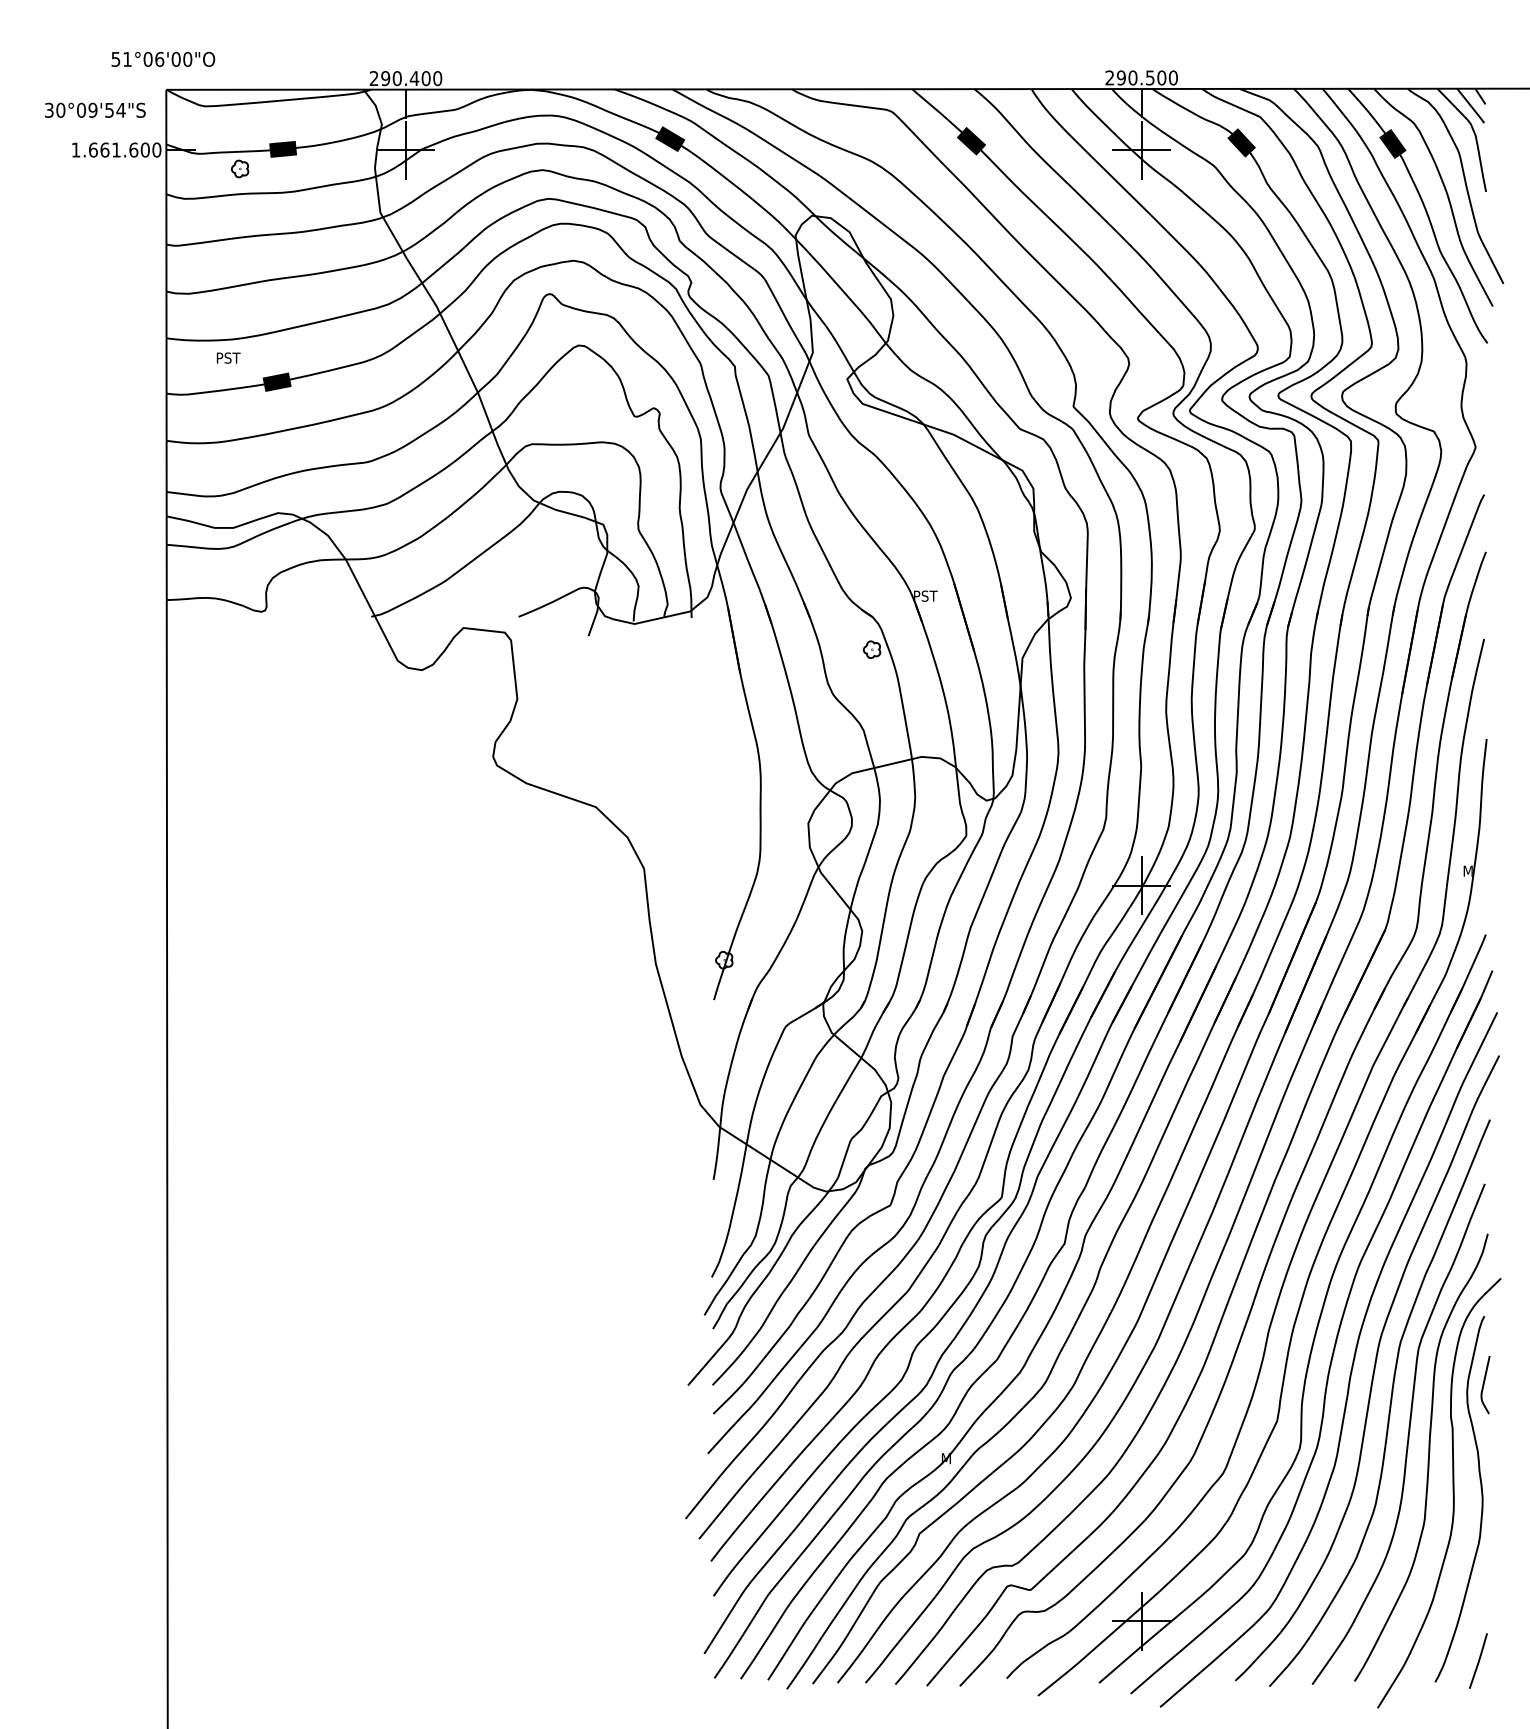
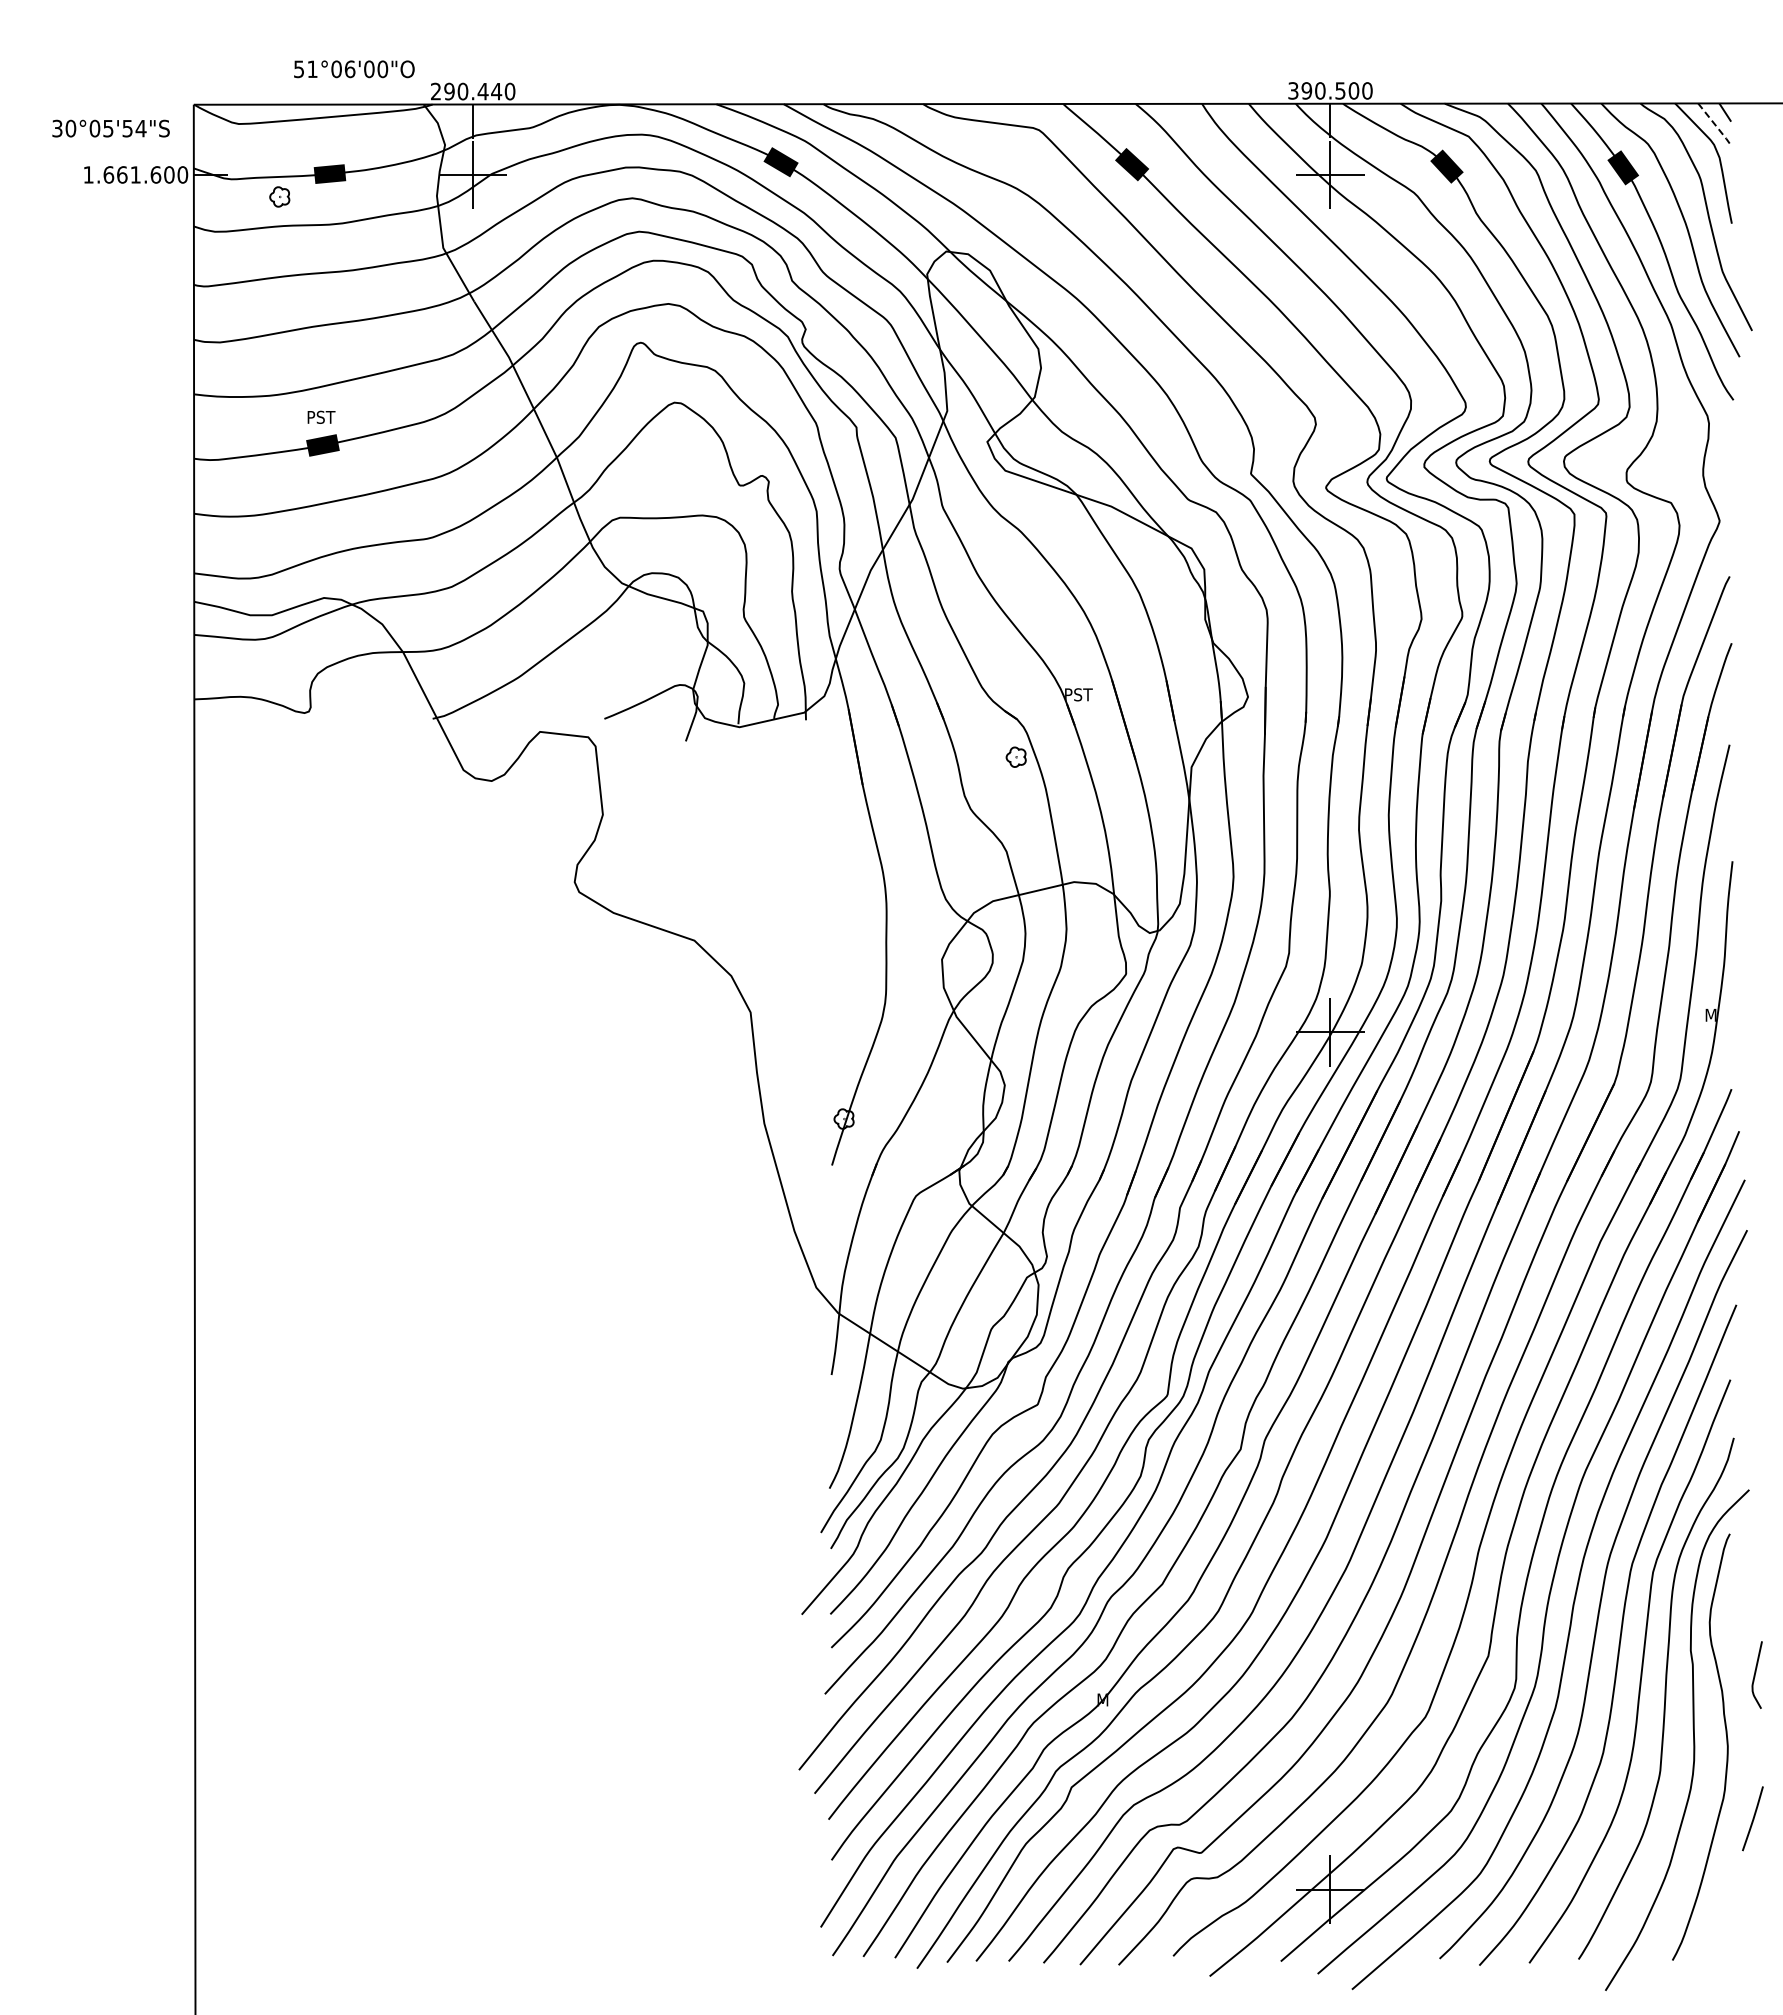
text: (163, 59) -> (354, 69), moved
text: (1109, 77) -> (1293, 90), 290.500 -> 390.500
text: (426, 78) -> (496, 91), 290.400 -> 290.440
line: (1471, 106) -> (1714, 124), solid -> dashed
text: (93, 110) -> (108, 128), 30°09'54"S -> 30°05'54"S
text: (228, 357) -> (321, 416), moved
curve: (1484, 1384) -> (1755, 1674), moved
line: (1478, 1660) -> (1752, 1818), moved

